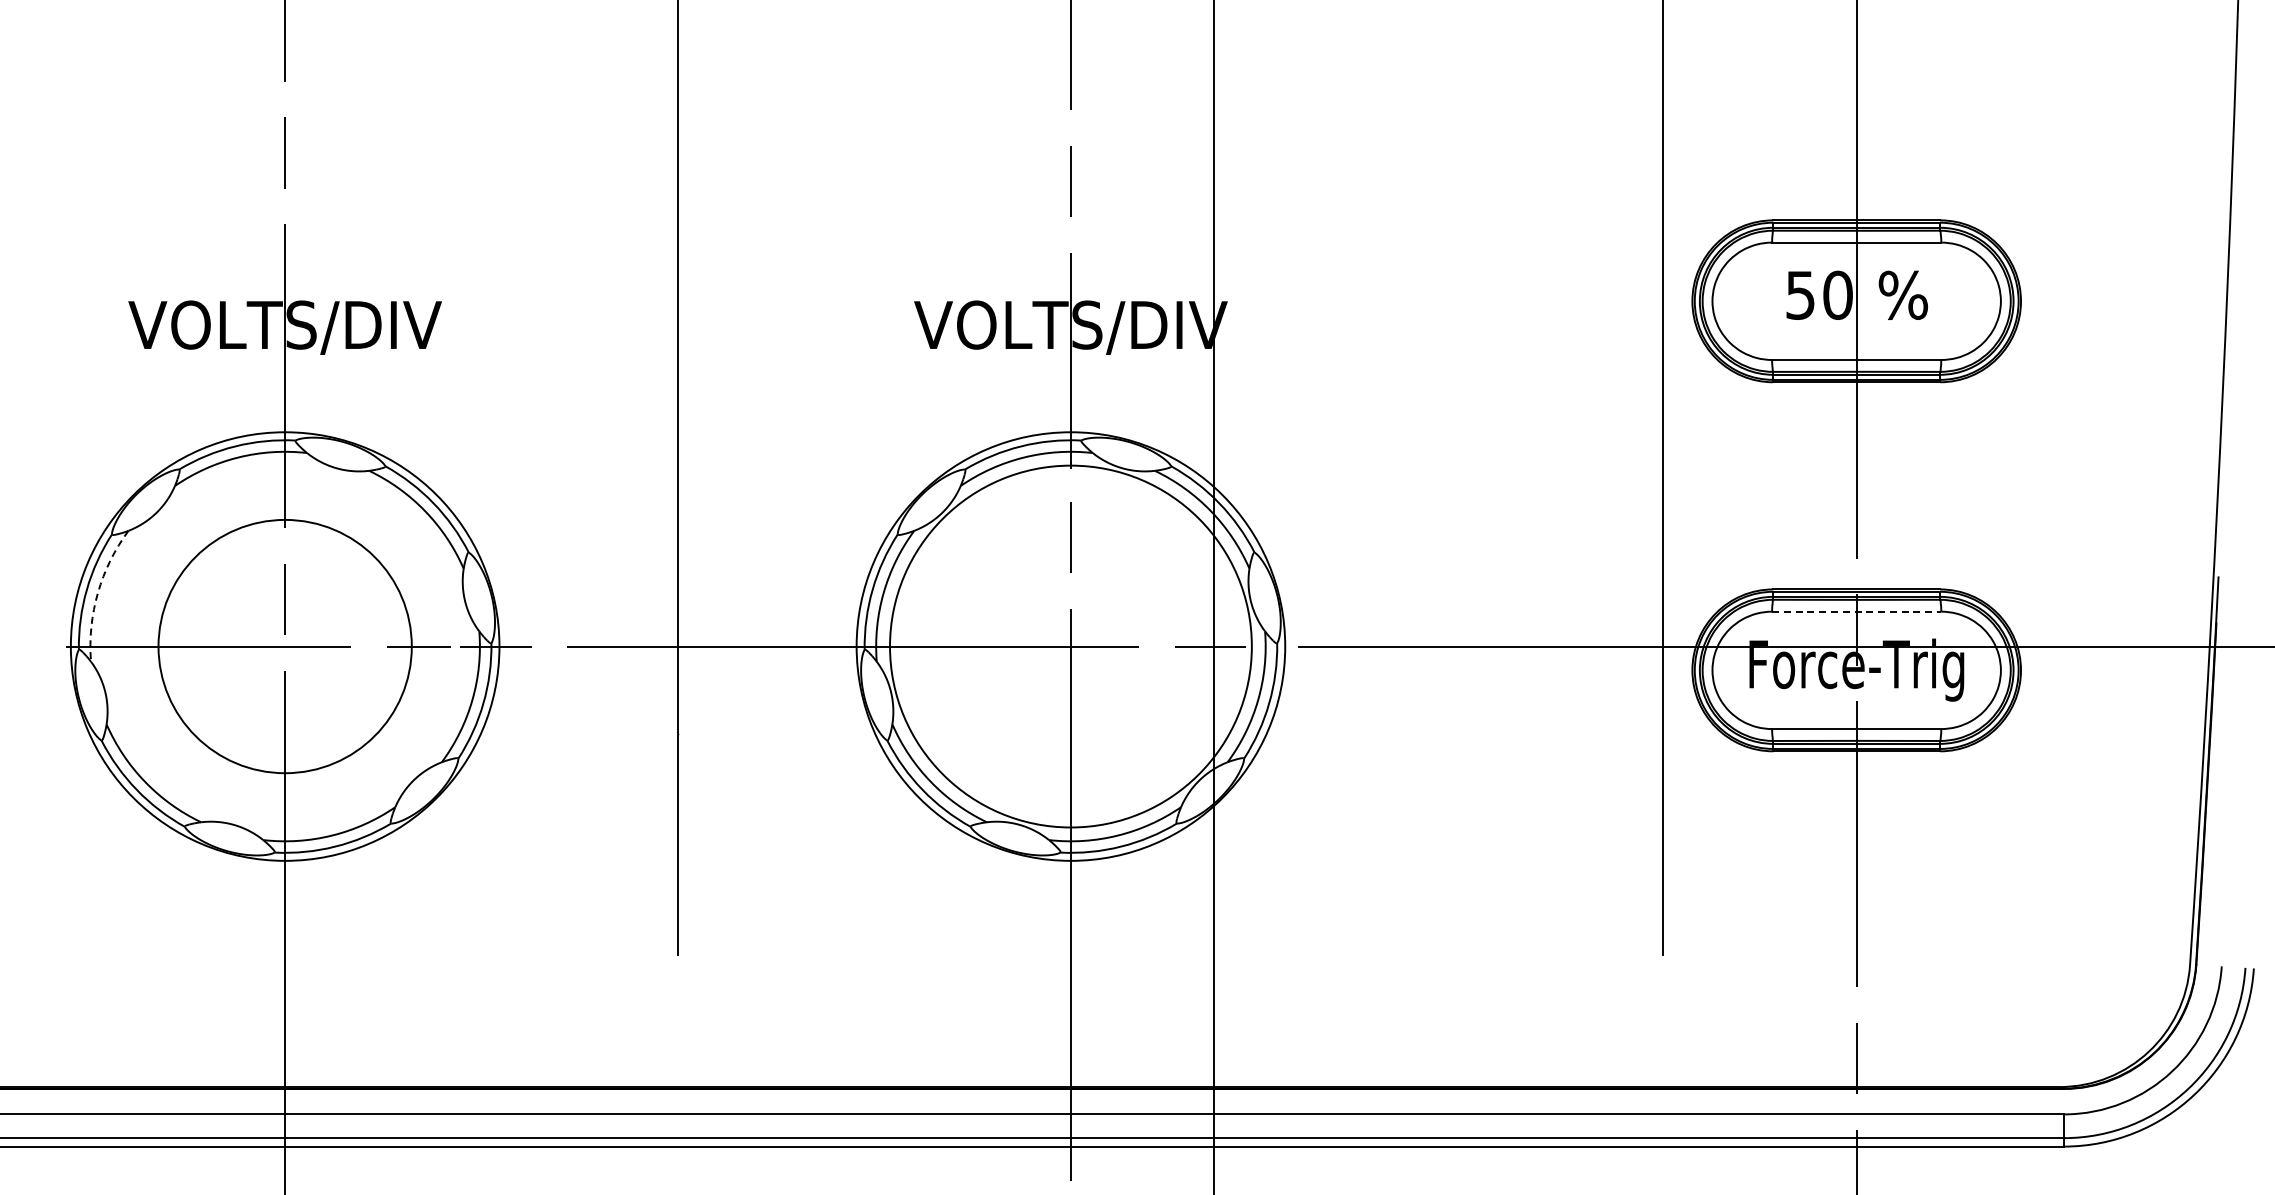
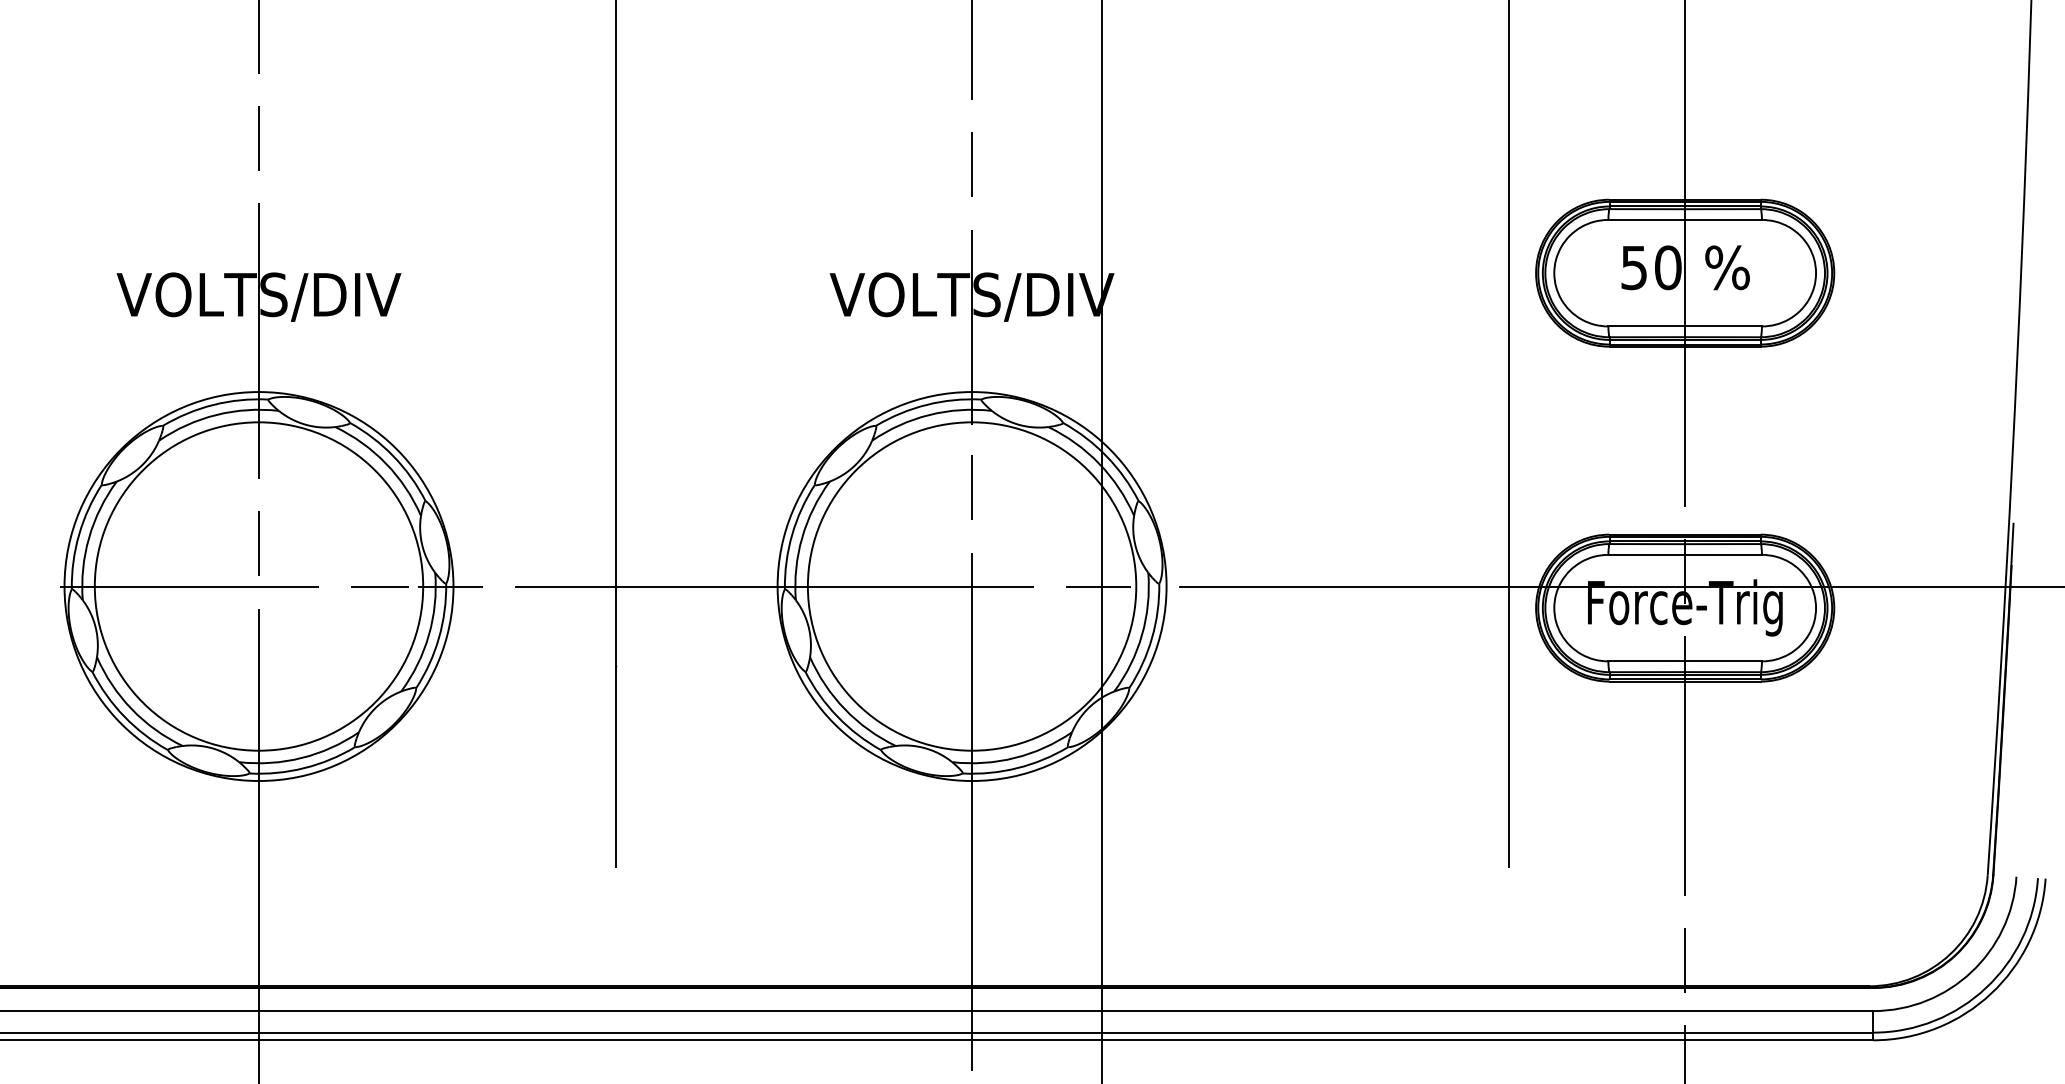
arc: (97, 592) -> (88, 537), dashed -> solid
line: (1856, 611) -> (1684, 554), dashed -> solid
circle: (285, 646) -> (259, 586), size x1.43

